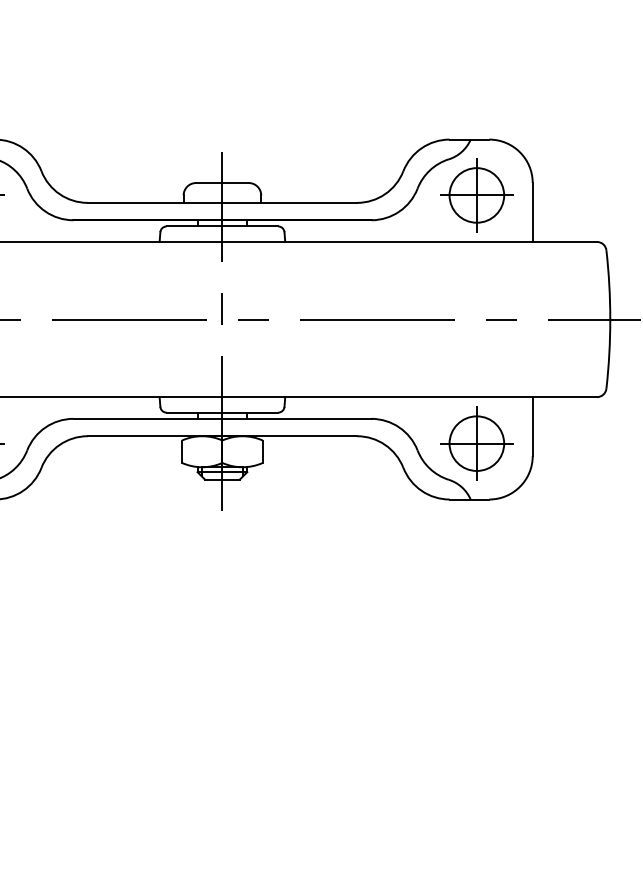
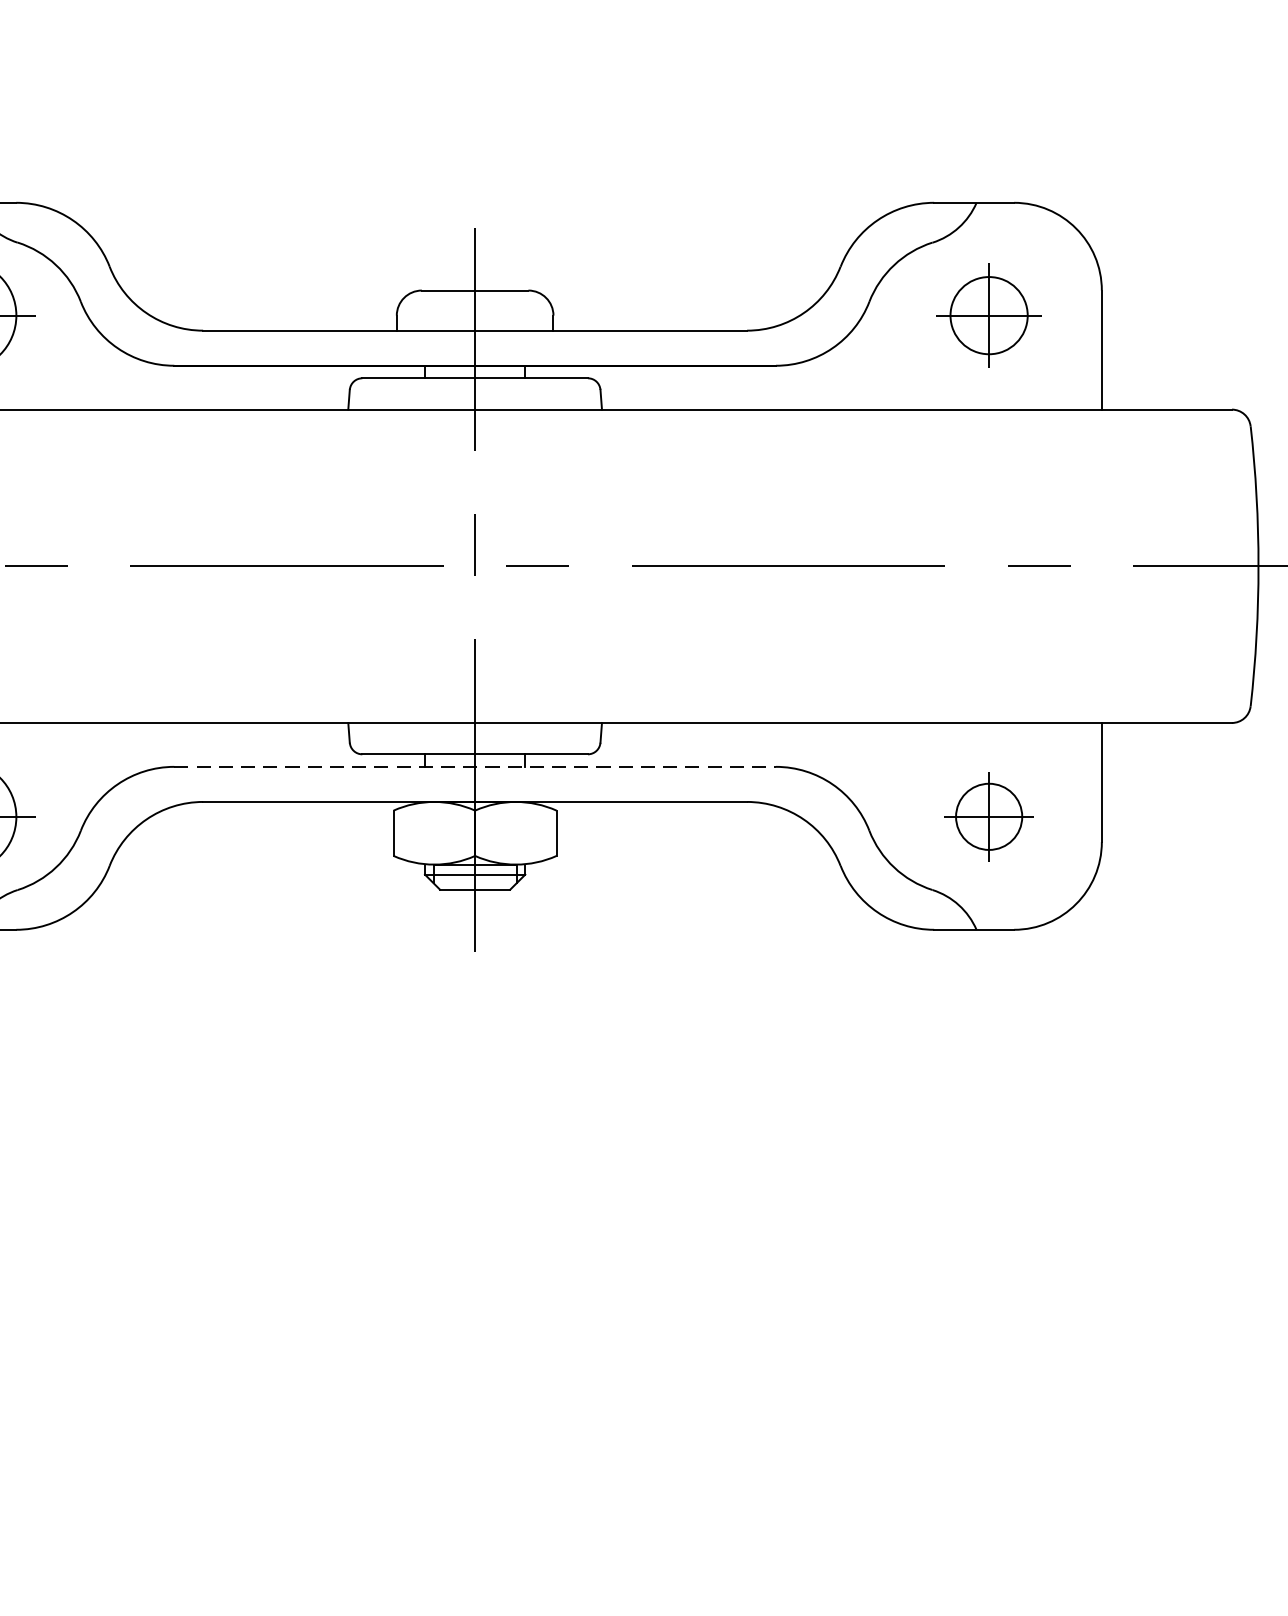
part: (476, 195) -> (988, 315), size x0.7
line: (223, 418) -> (477, 766), solid -> dashed
part: (476, 443) -> (988, 816), size x0.6

